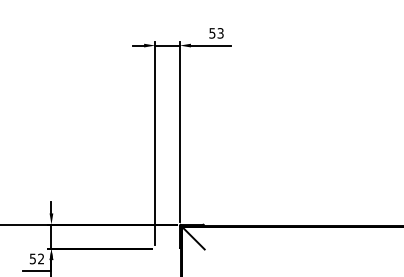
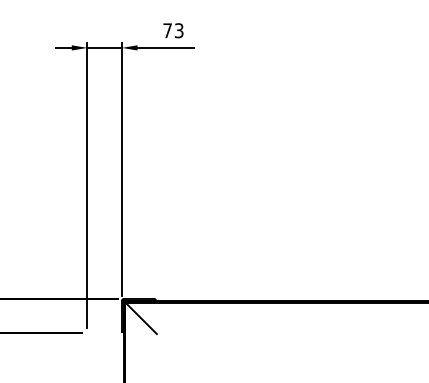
text: (212, 33) -> (167, 30), 53 -> 73

